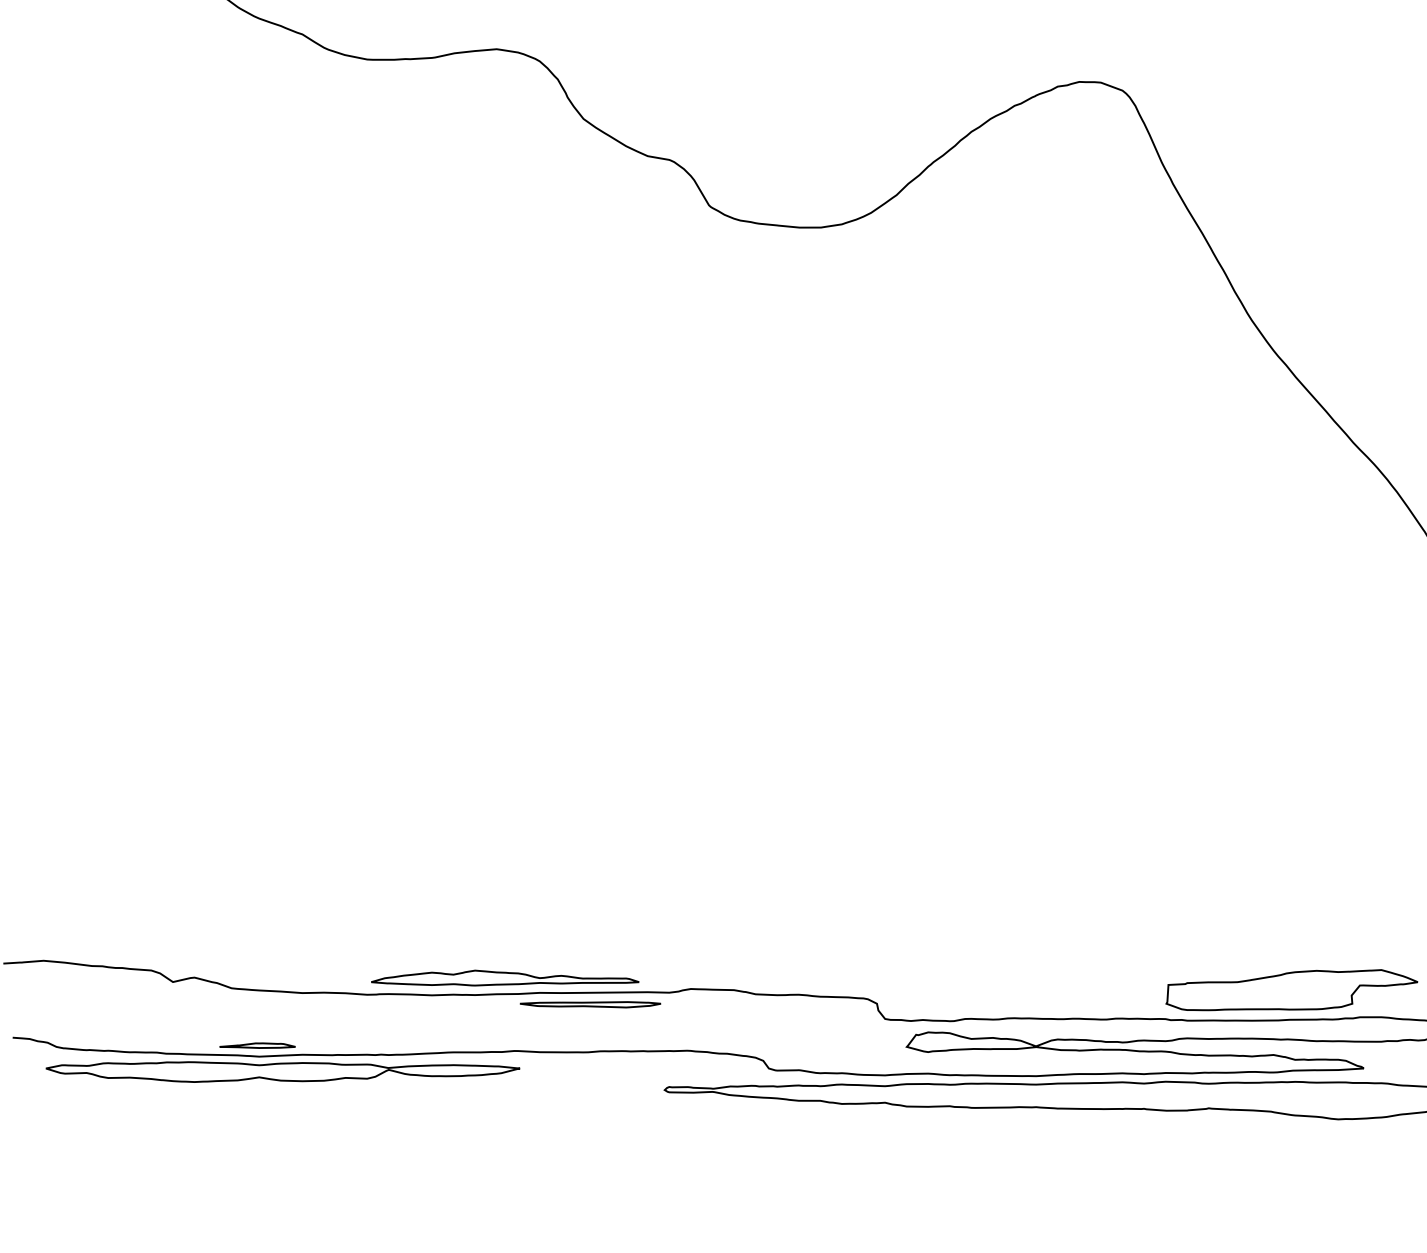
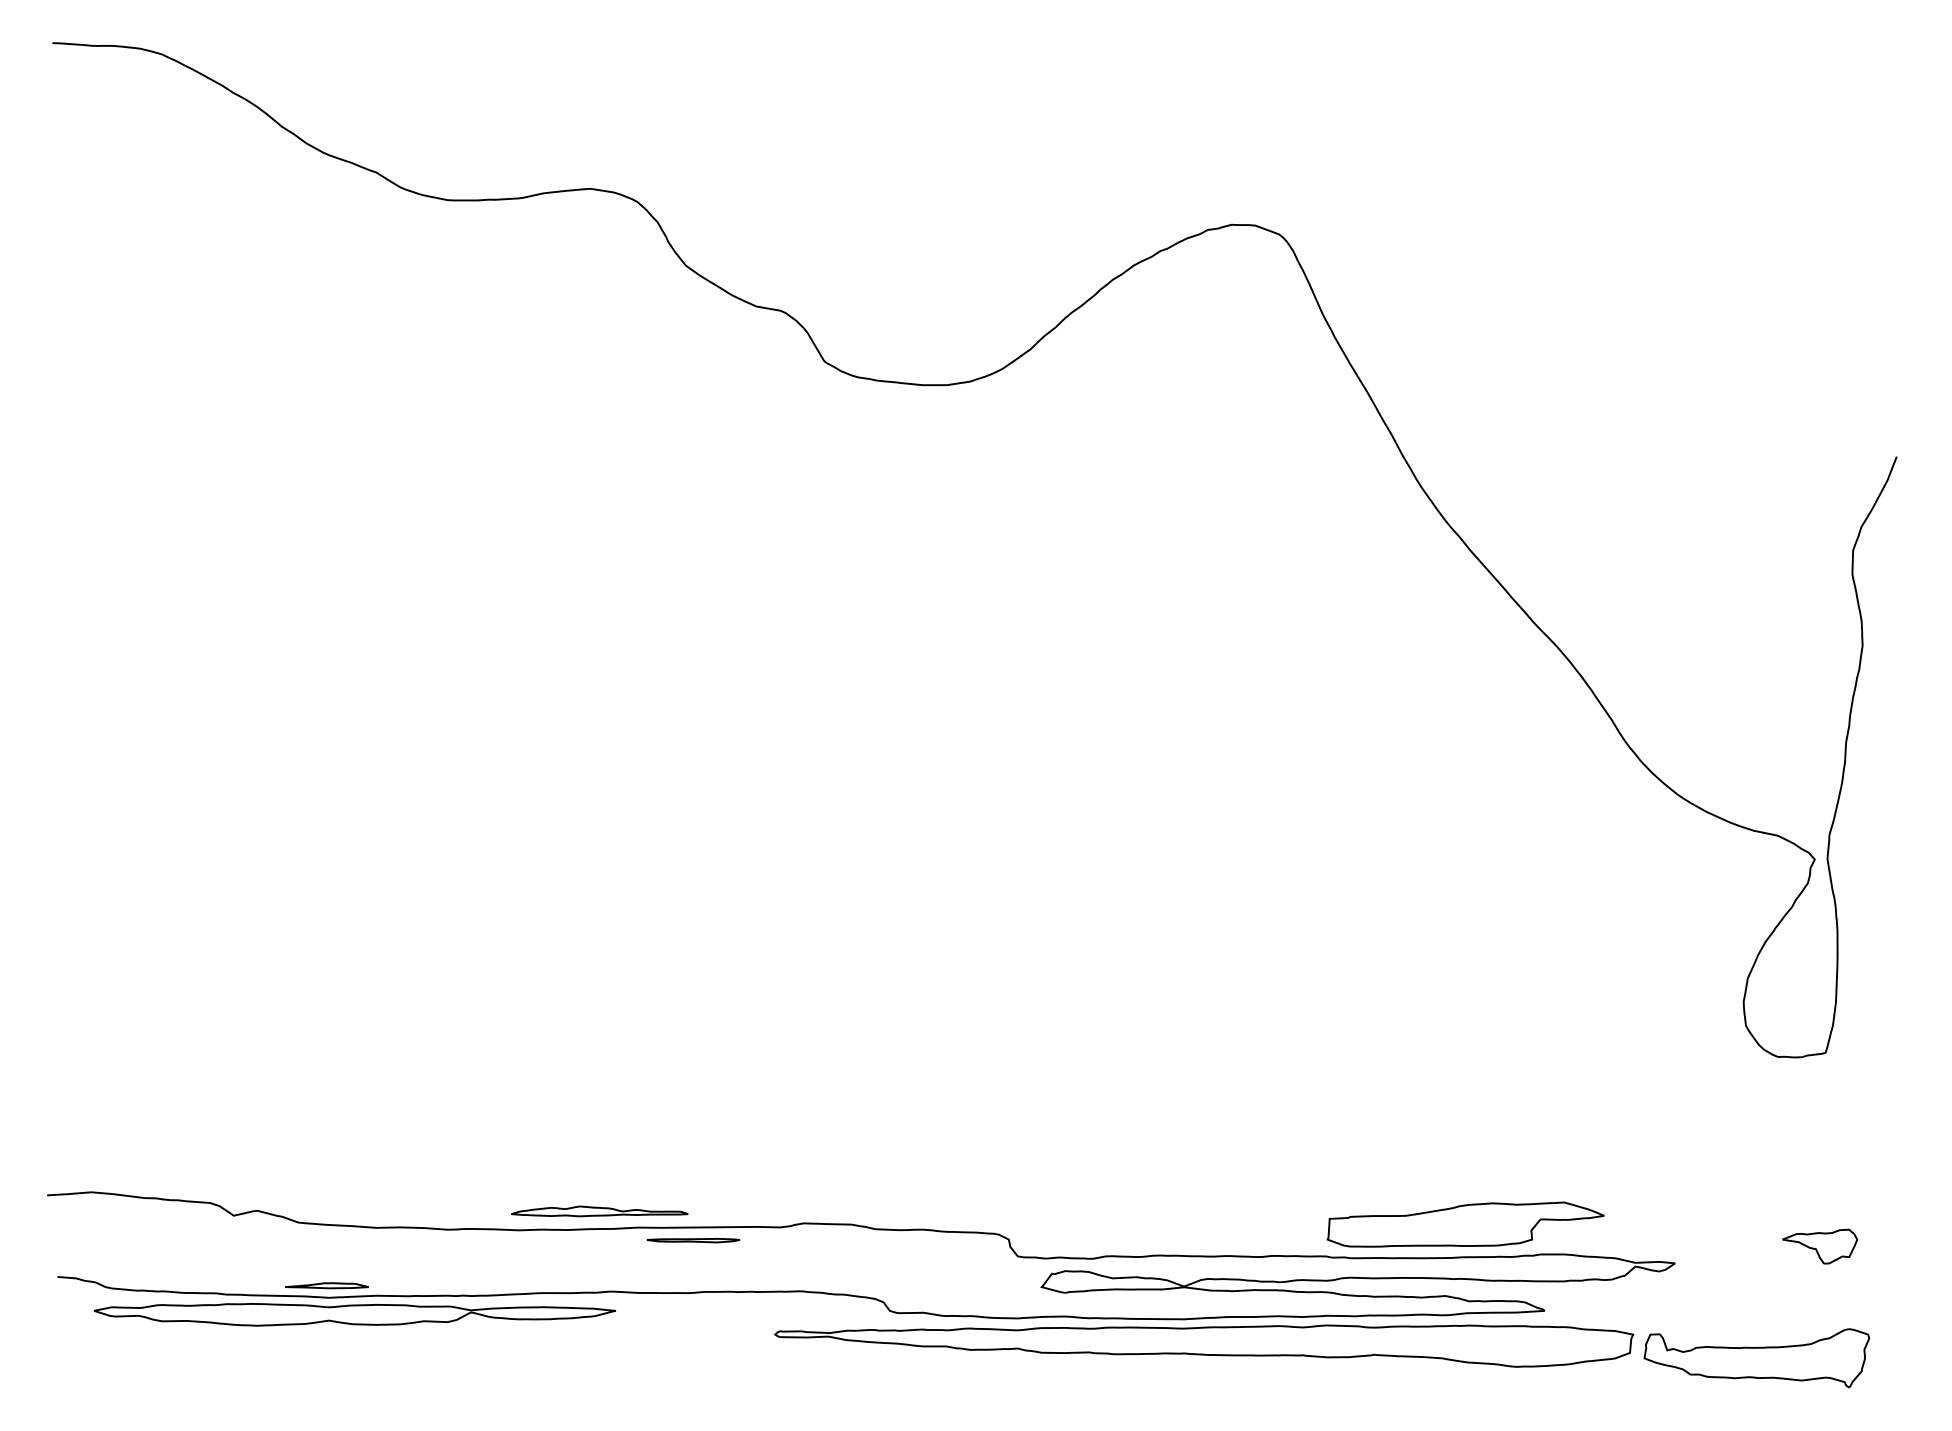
part: (505, 978) -> (599, 1211), size x0.6
part: (590, 1004) -> (693, 1240), size x0.6

